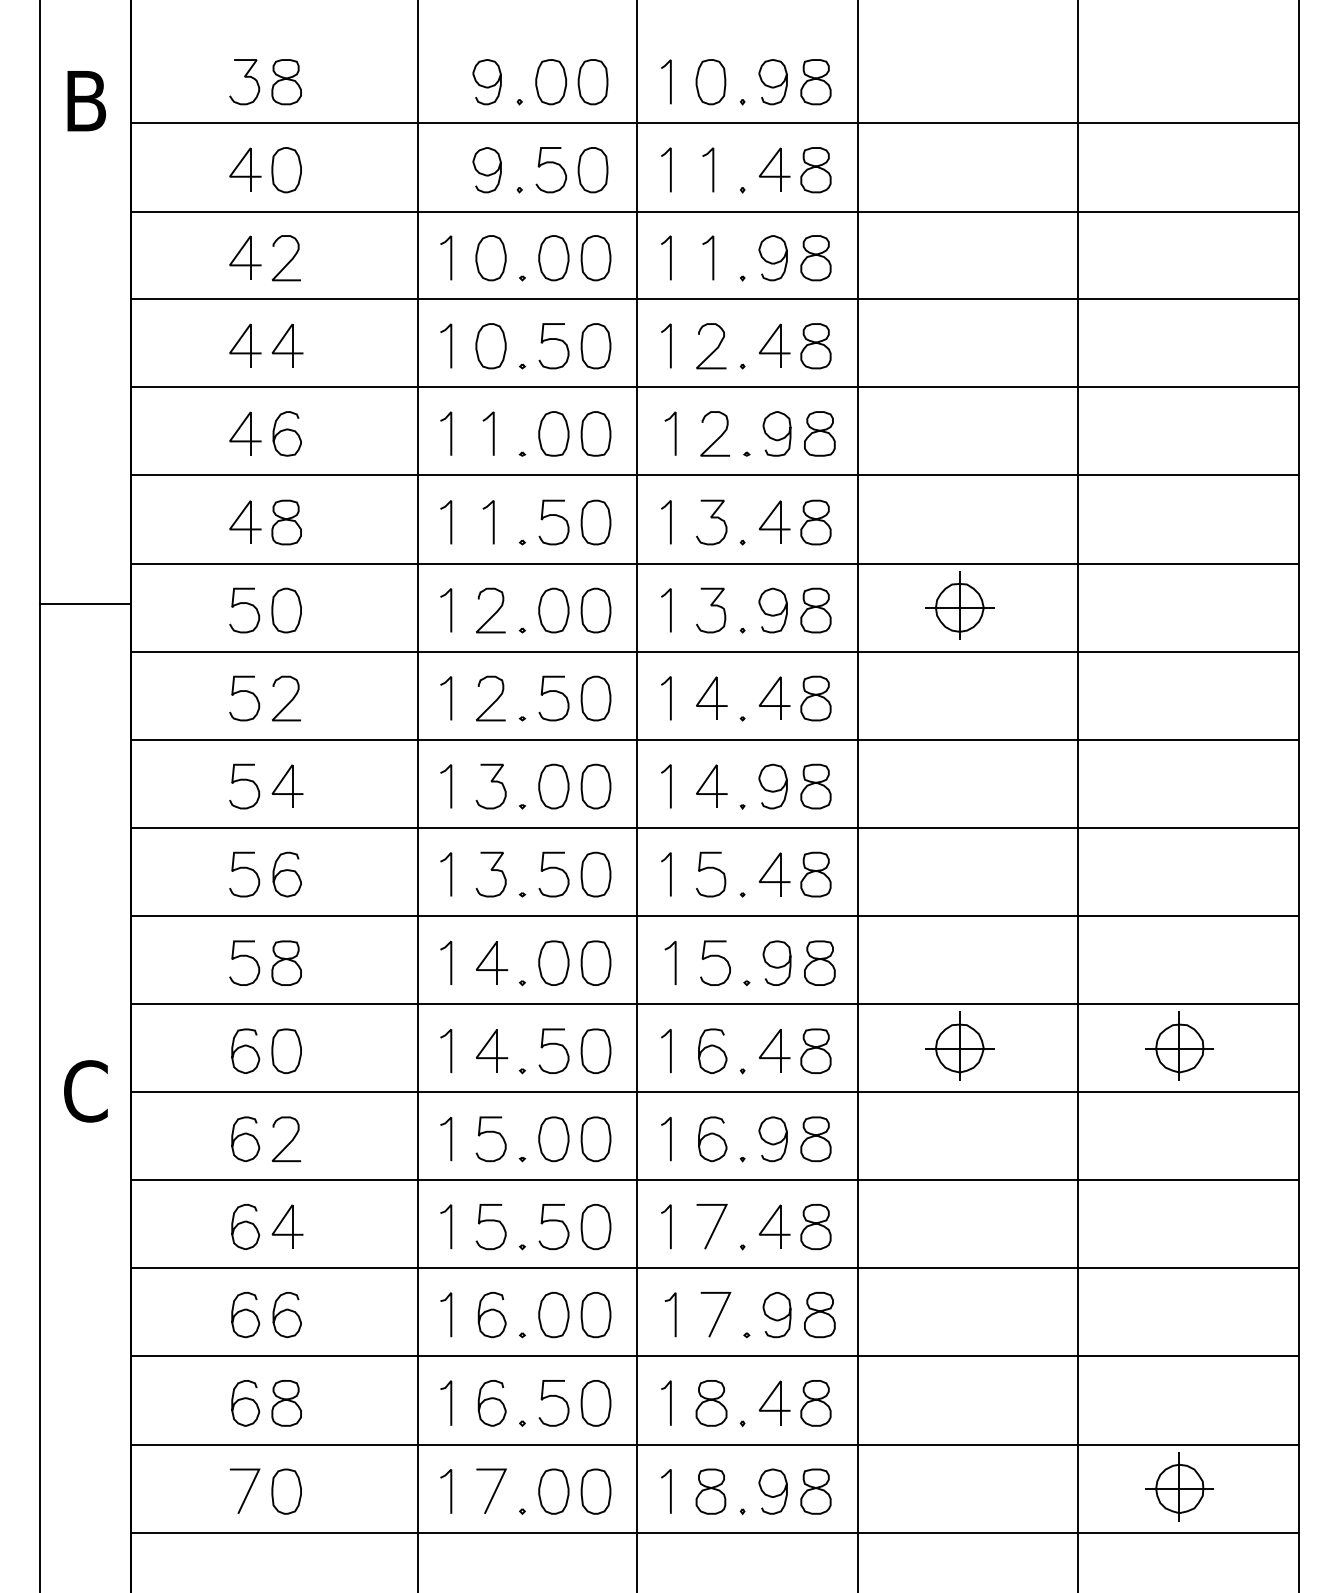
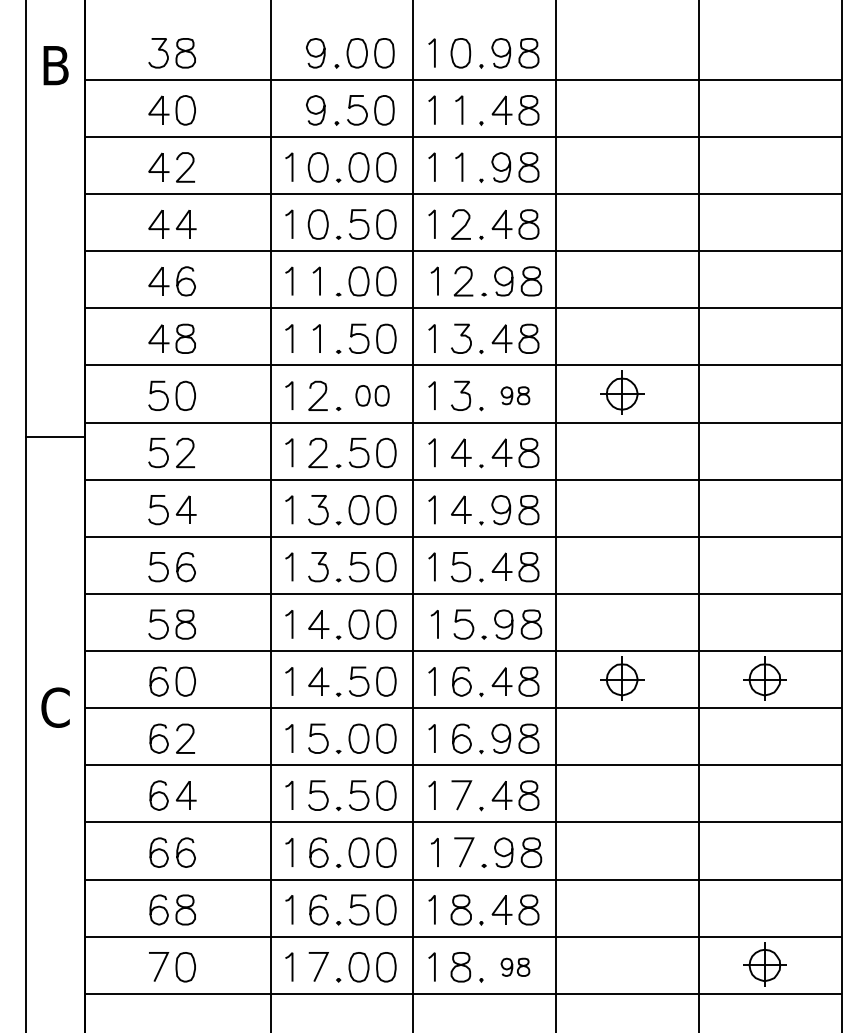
line: (85, 603) -> (55, 436), moved
part: (574, 609) -> (372, 395), size x0.7
part: (795, 609) -> (515, 395), size x0.6
part: (795, 1492) -> (515, 967), size x0.6

